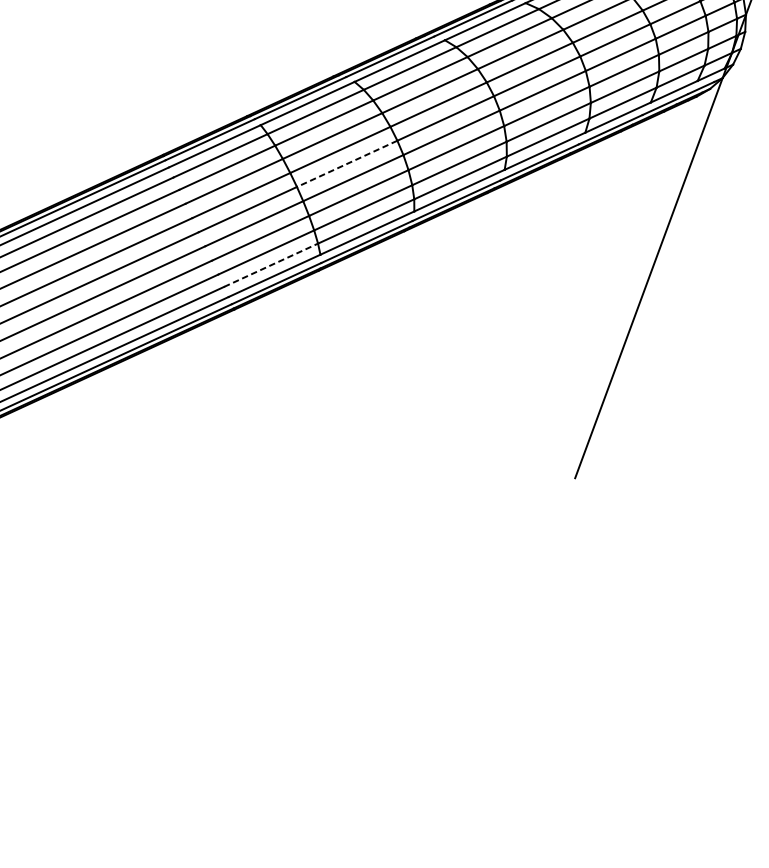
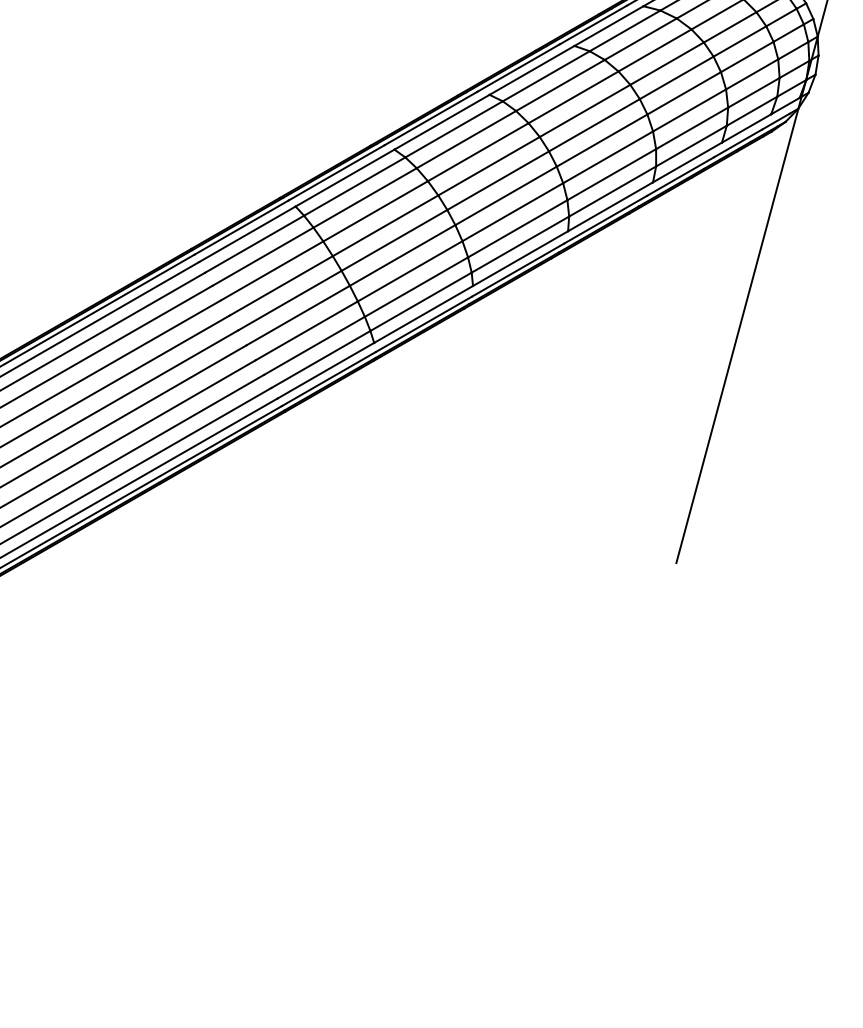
line: (347, 163) -> (394, 240), dashed -> solid
line: (271, 265) -> (321, 359), dashed -> solid

